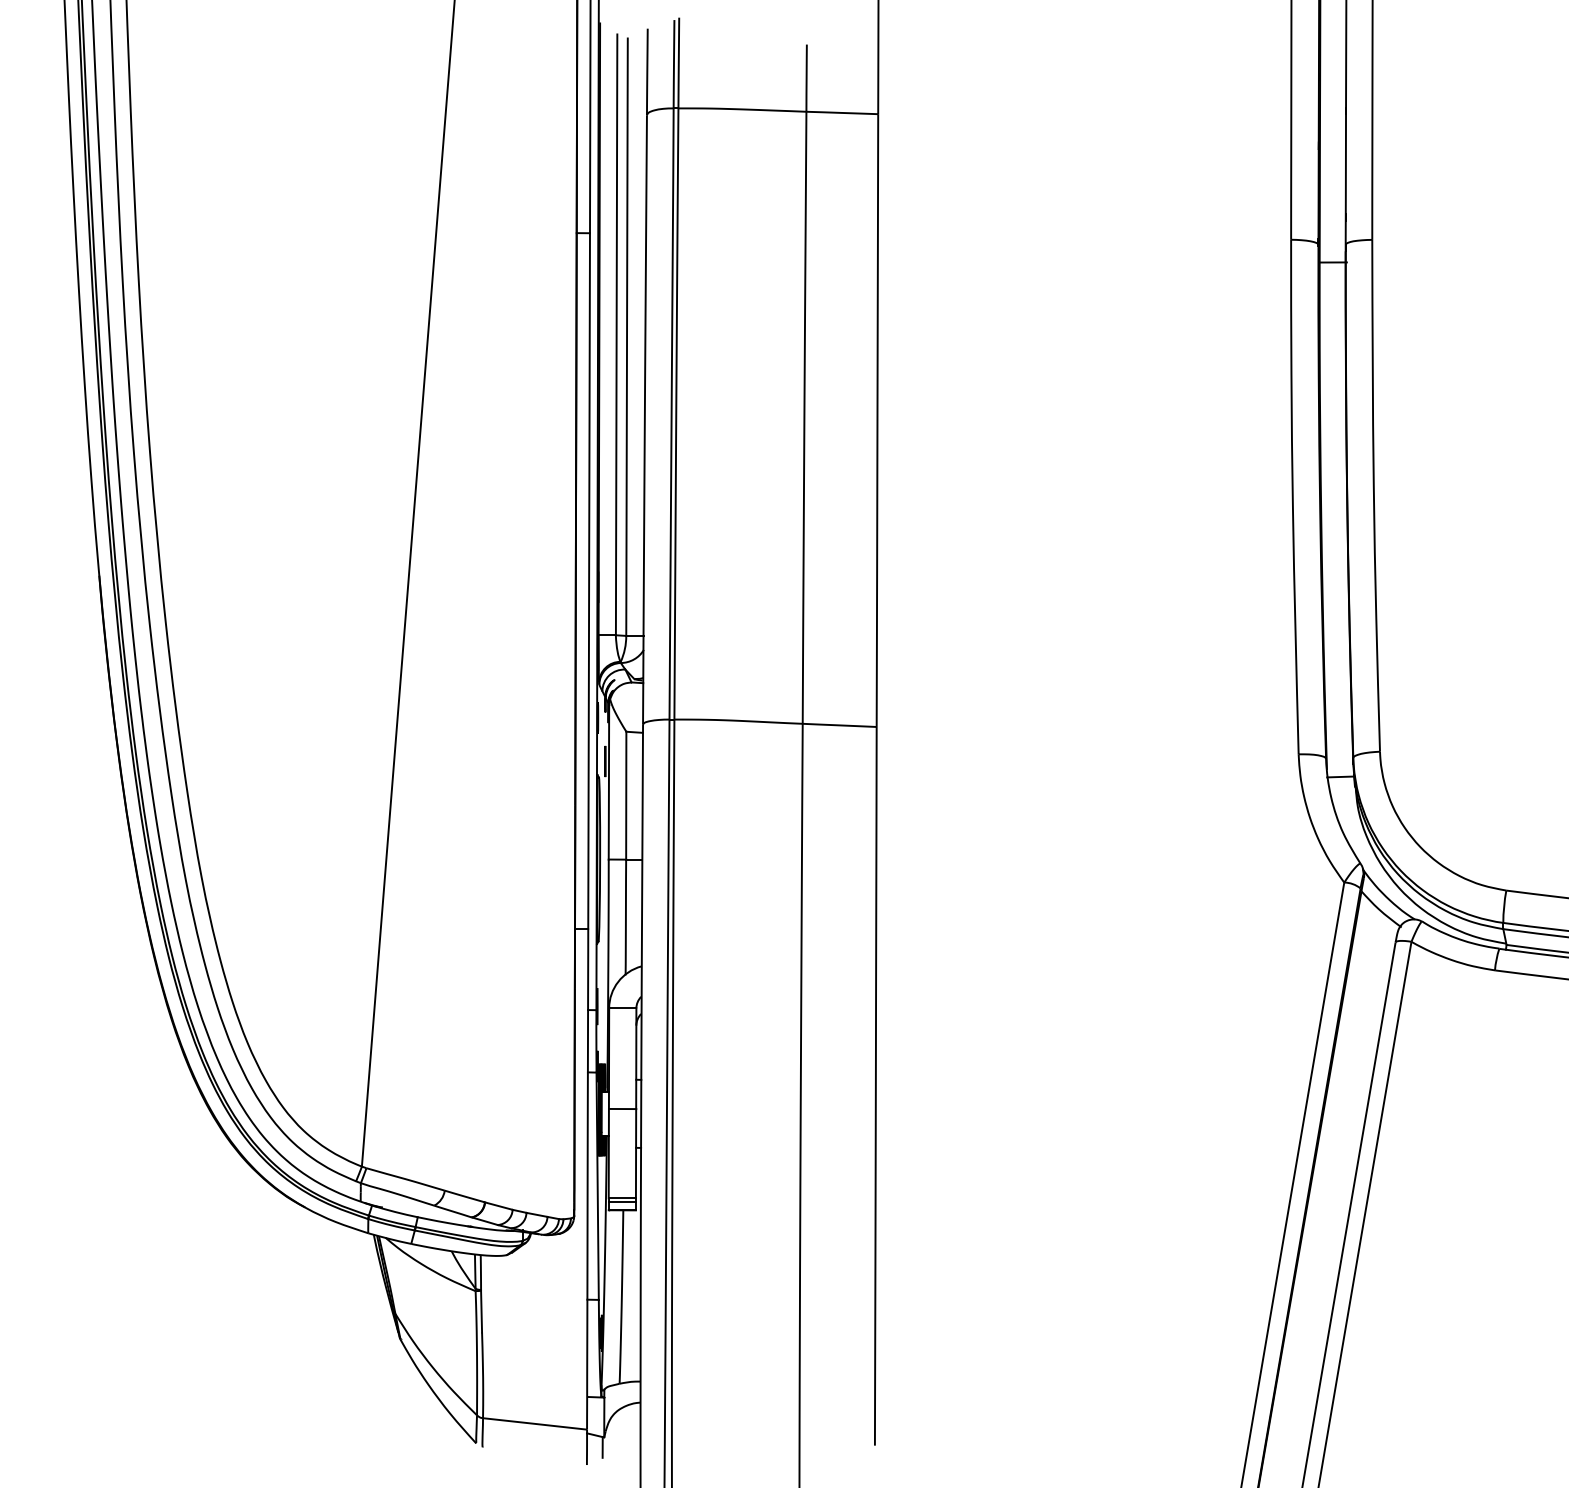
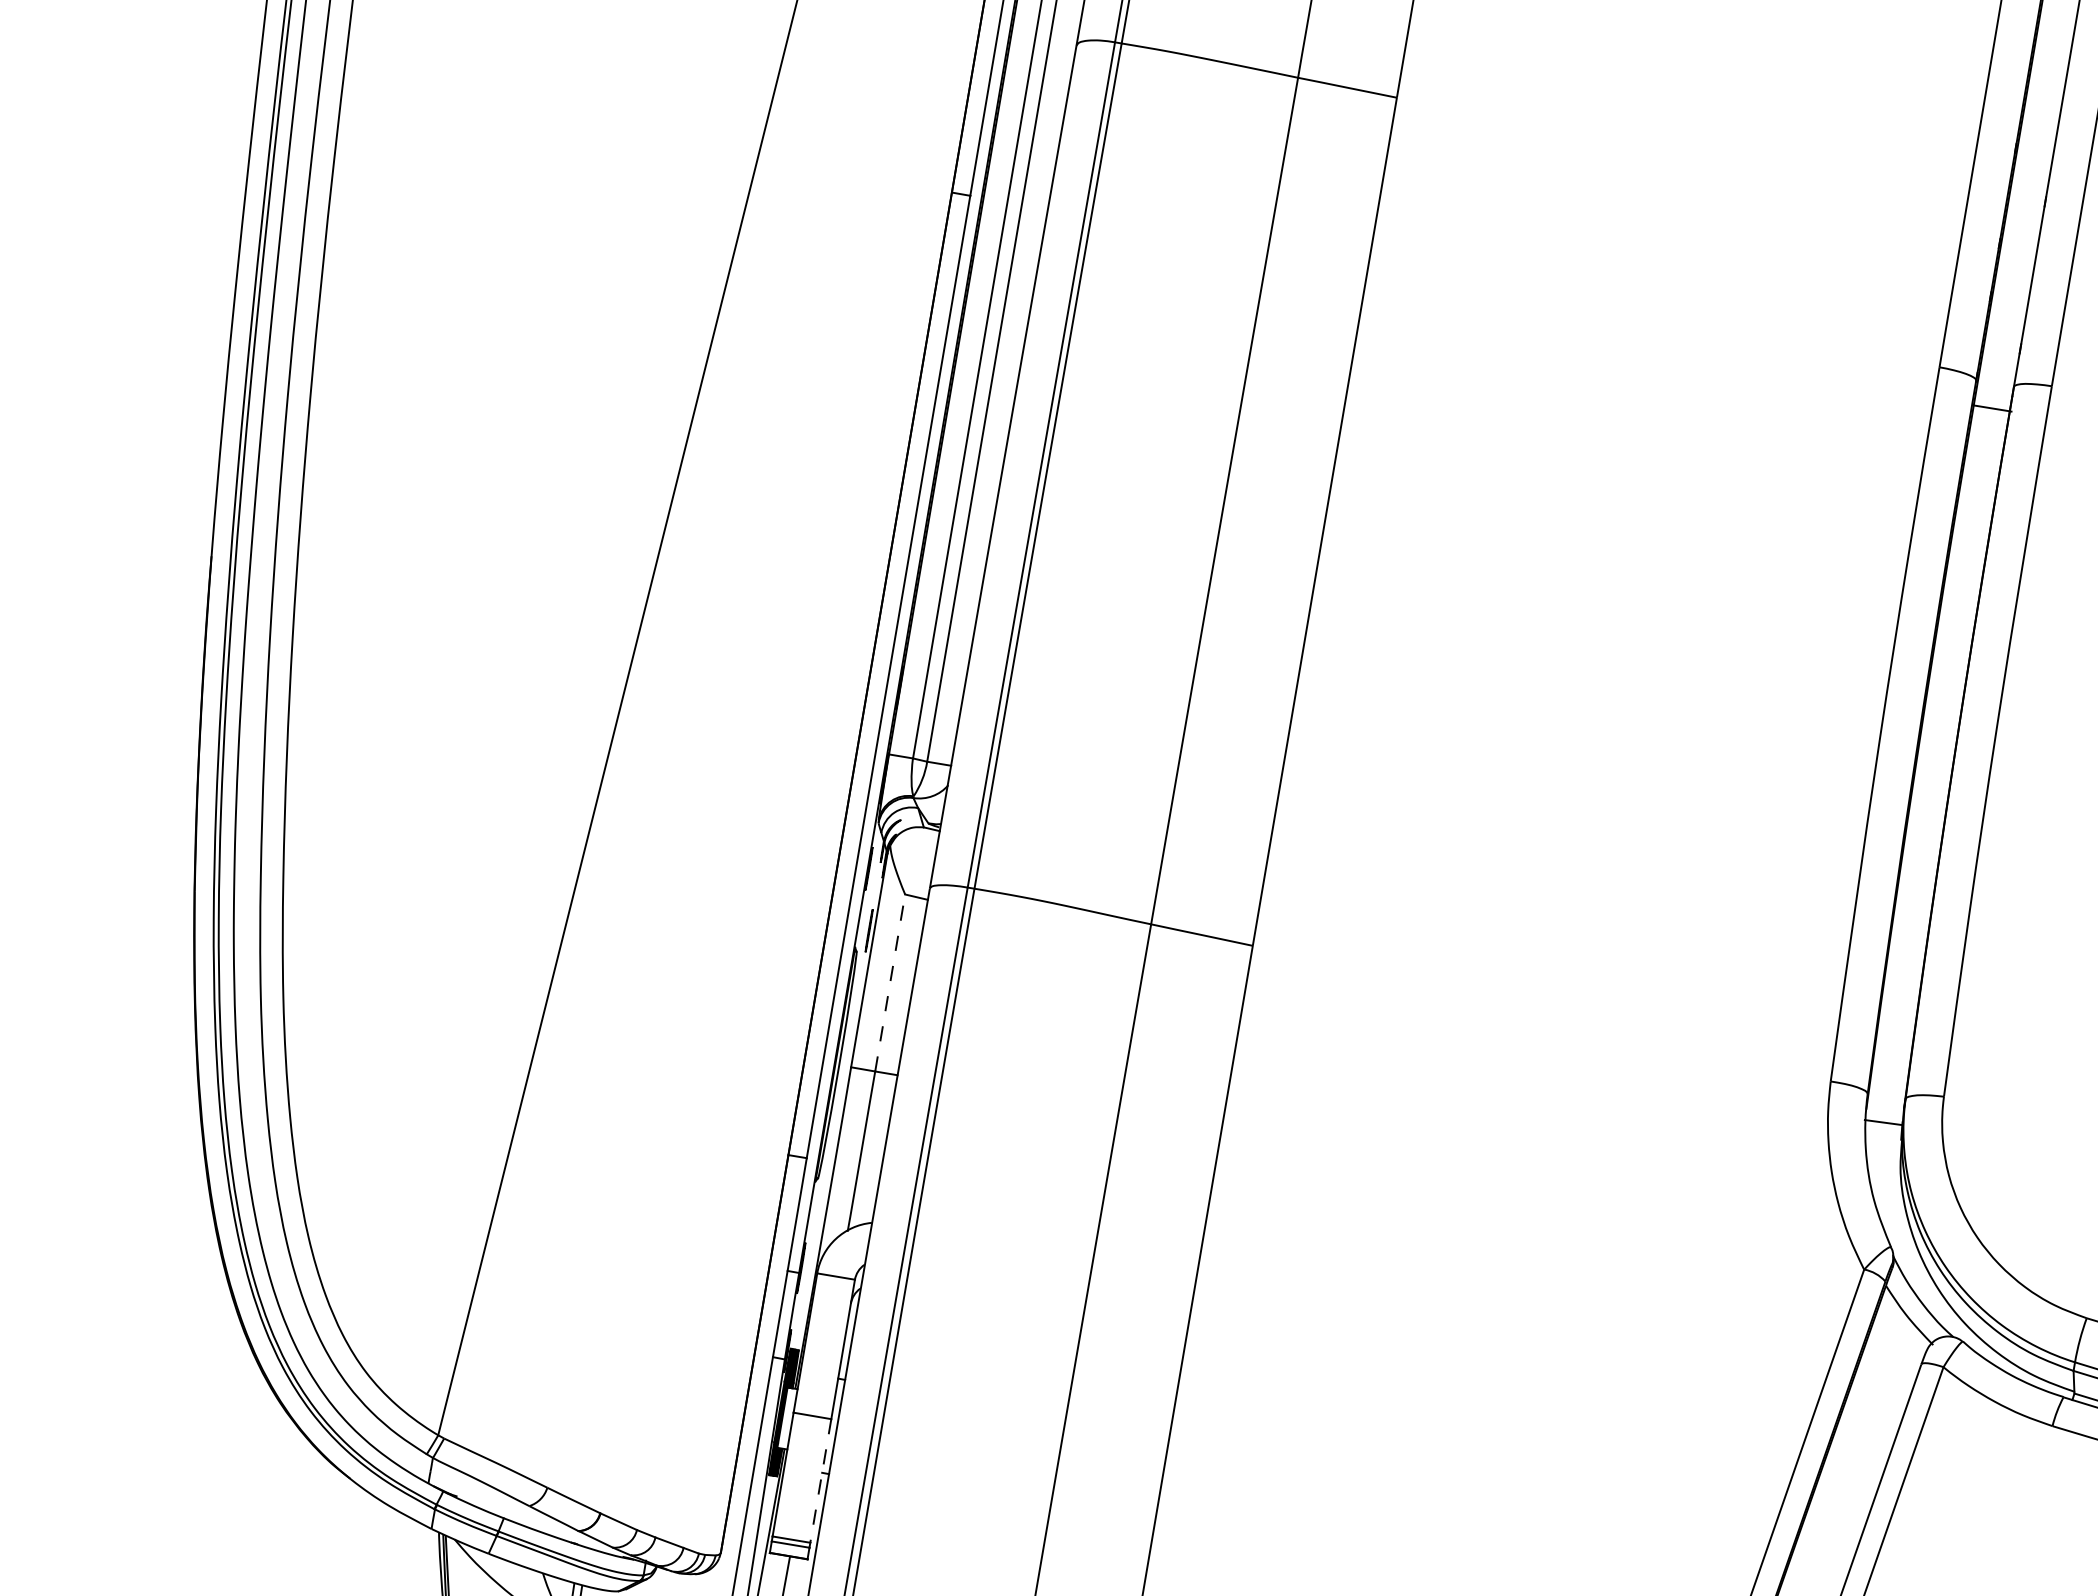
line: (626, 795) -> (890, 982), solid -> dashed
line: (636, 1153) -> (821, 1480), solid -> dashed

